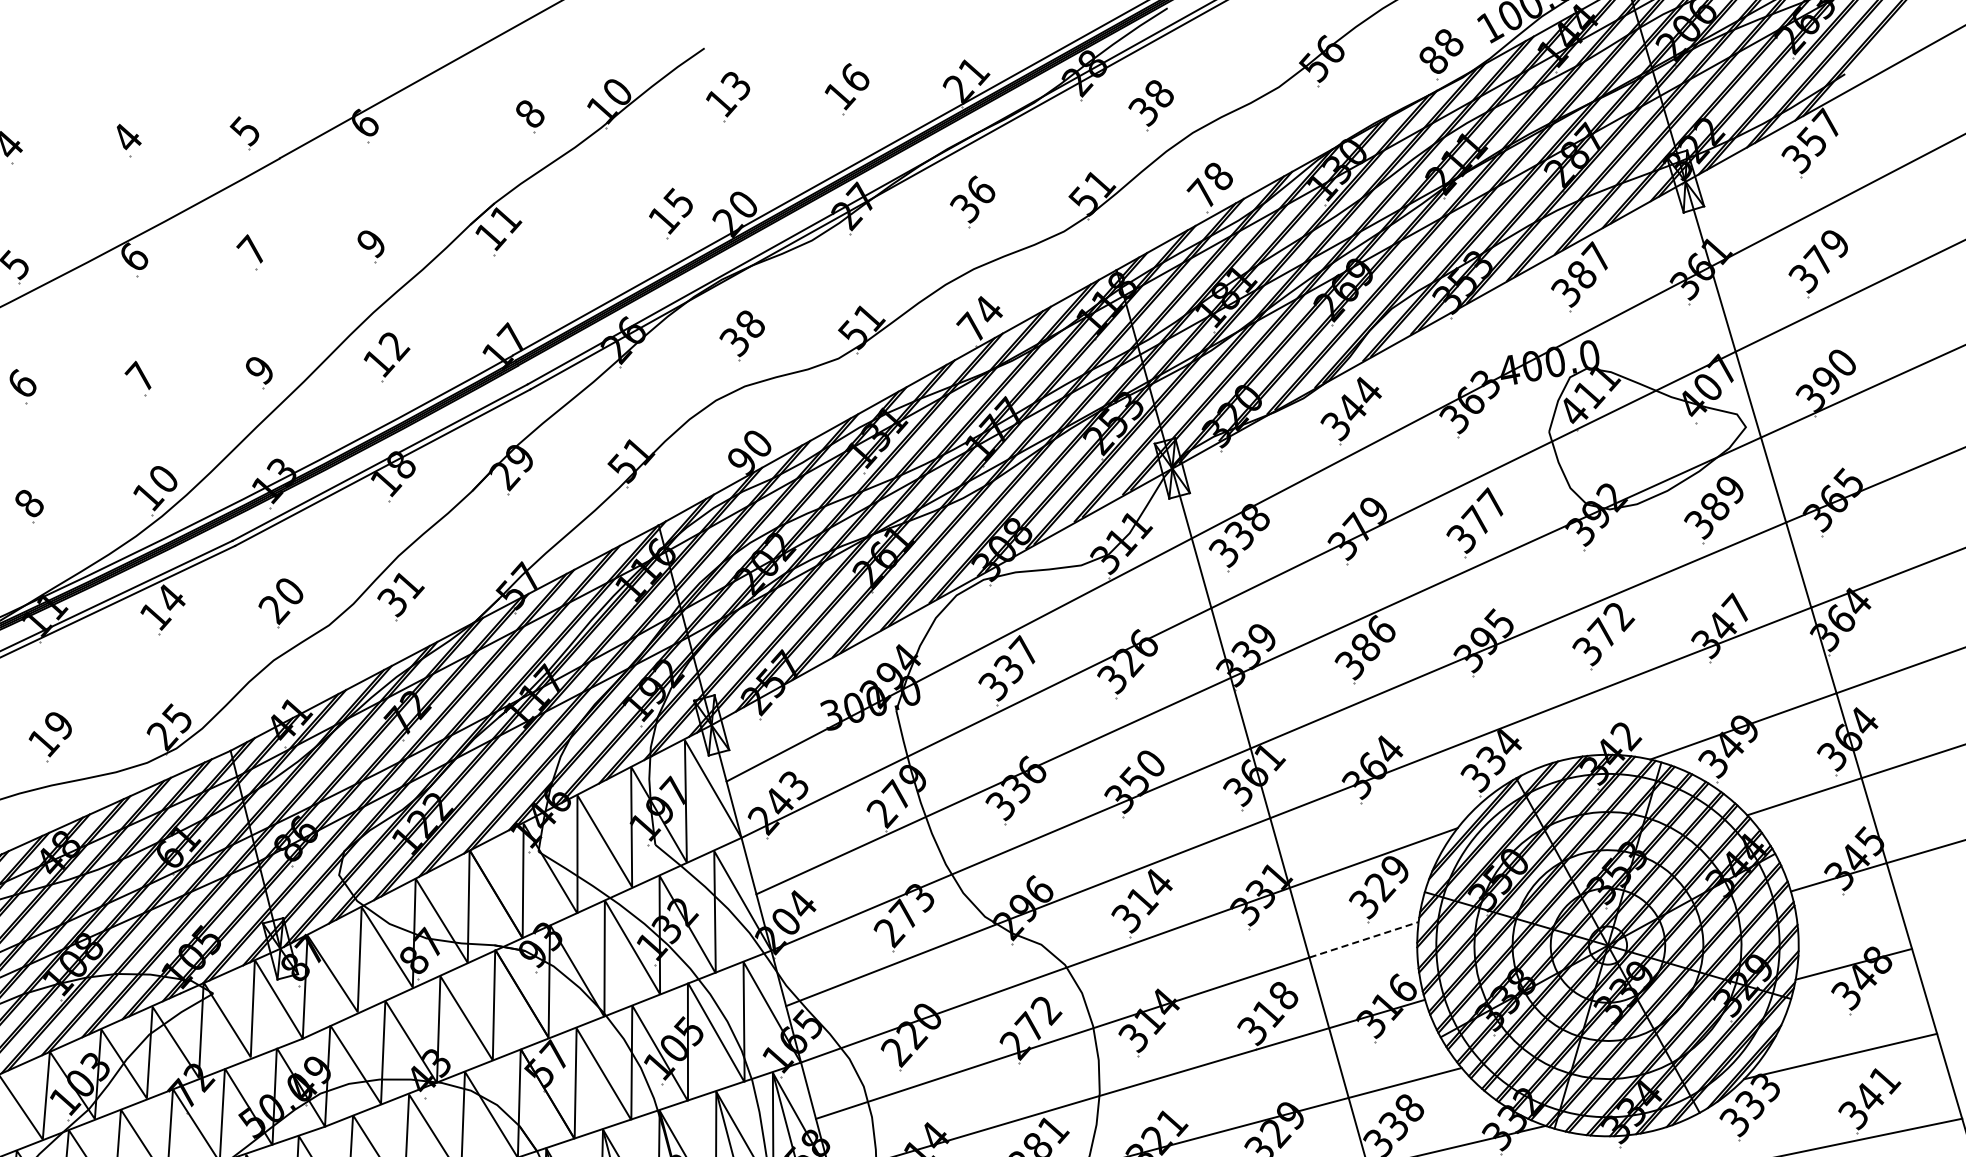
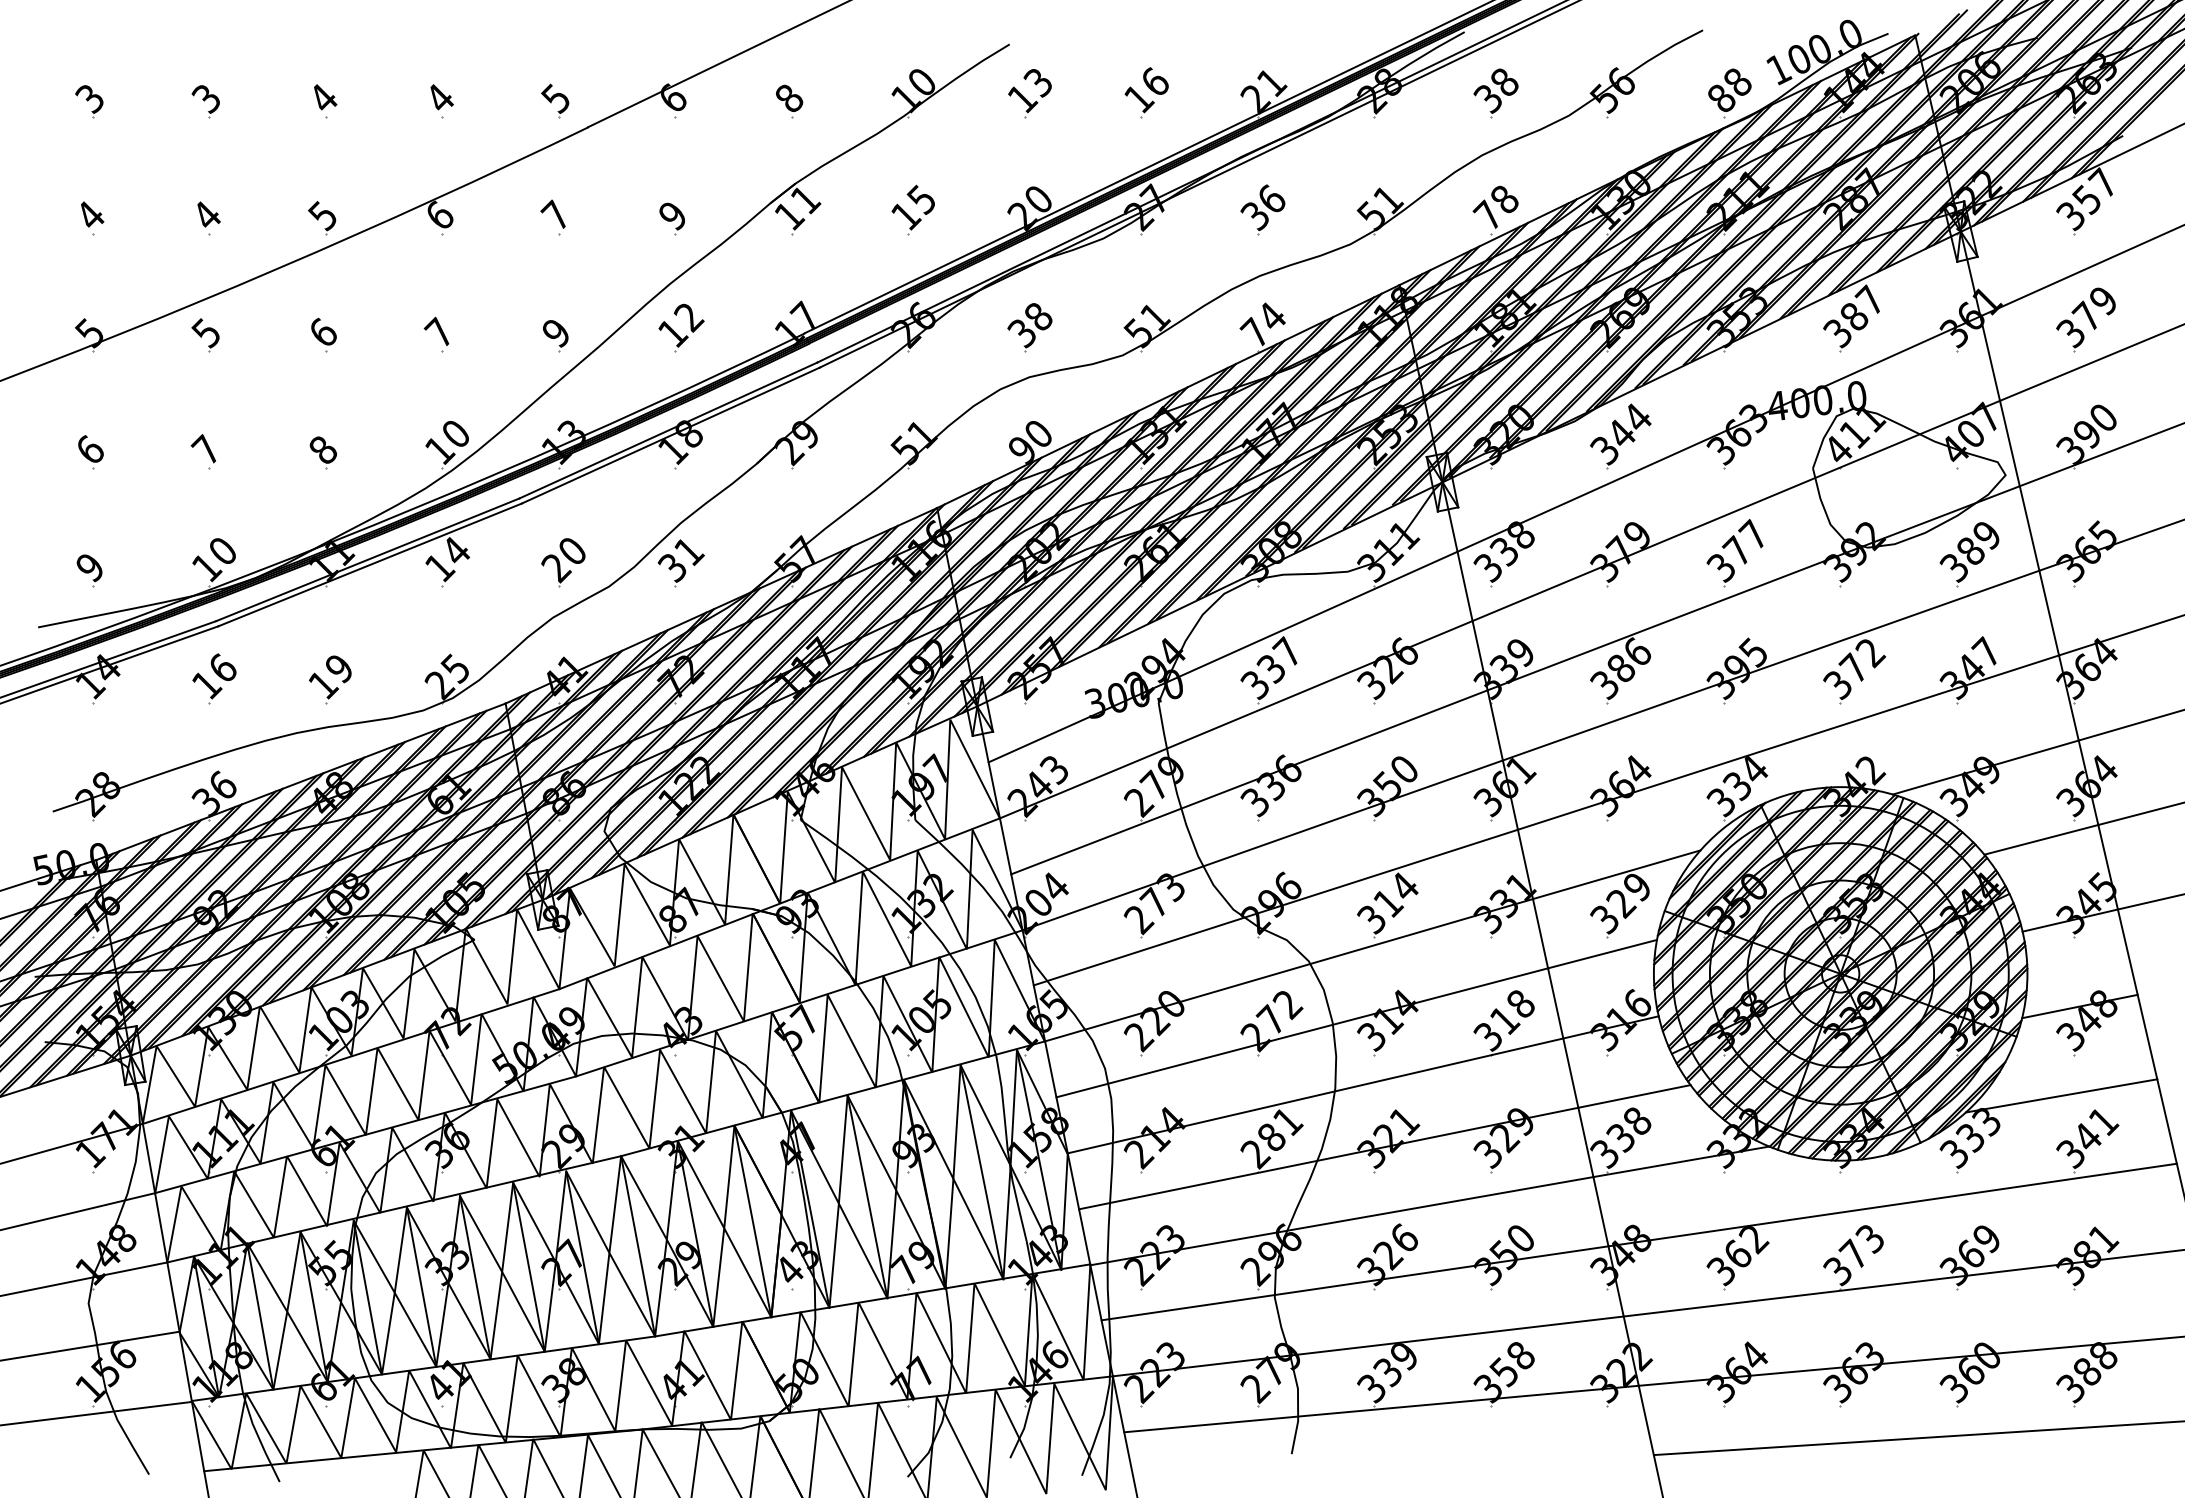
part: (1150, 105) -> (1495, 93), moved
part: (530, 117) -> (789, 101), moved
part: (673, 207) -> (916, 204), moved
line: (1365, 940) -> (1603, 954), dashed -> solid

